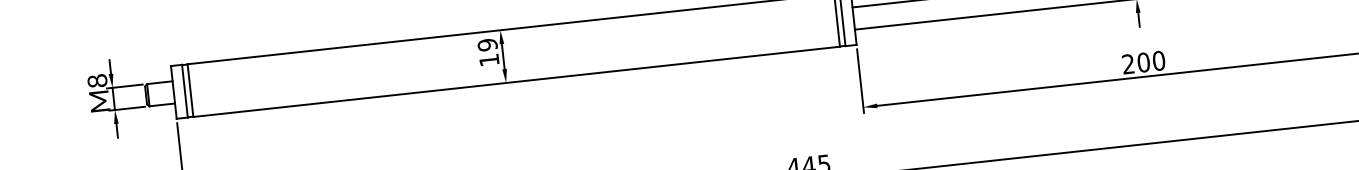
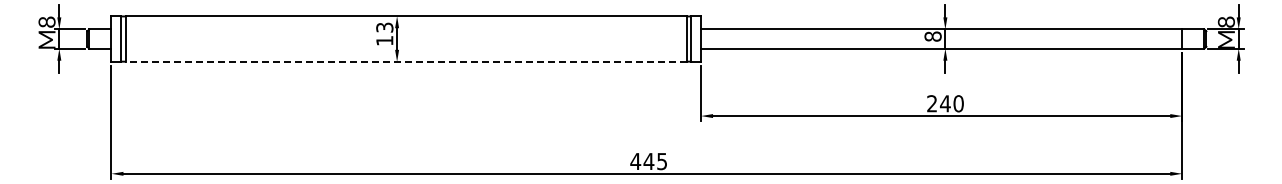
text: (487, 44) -> (384, 27), 19 -> 13
text: (1142, 62) -> (944, 103), 200 -> 240
line: (515, 81) -> (405, 61), solid -> dashed

